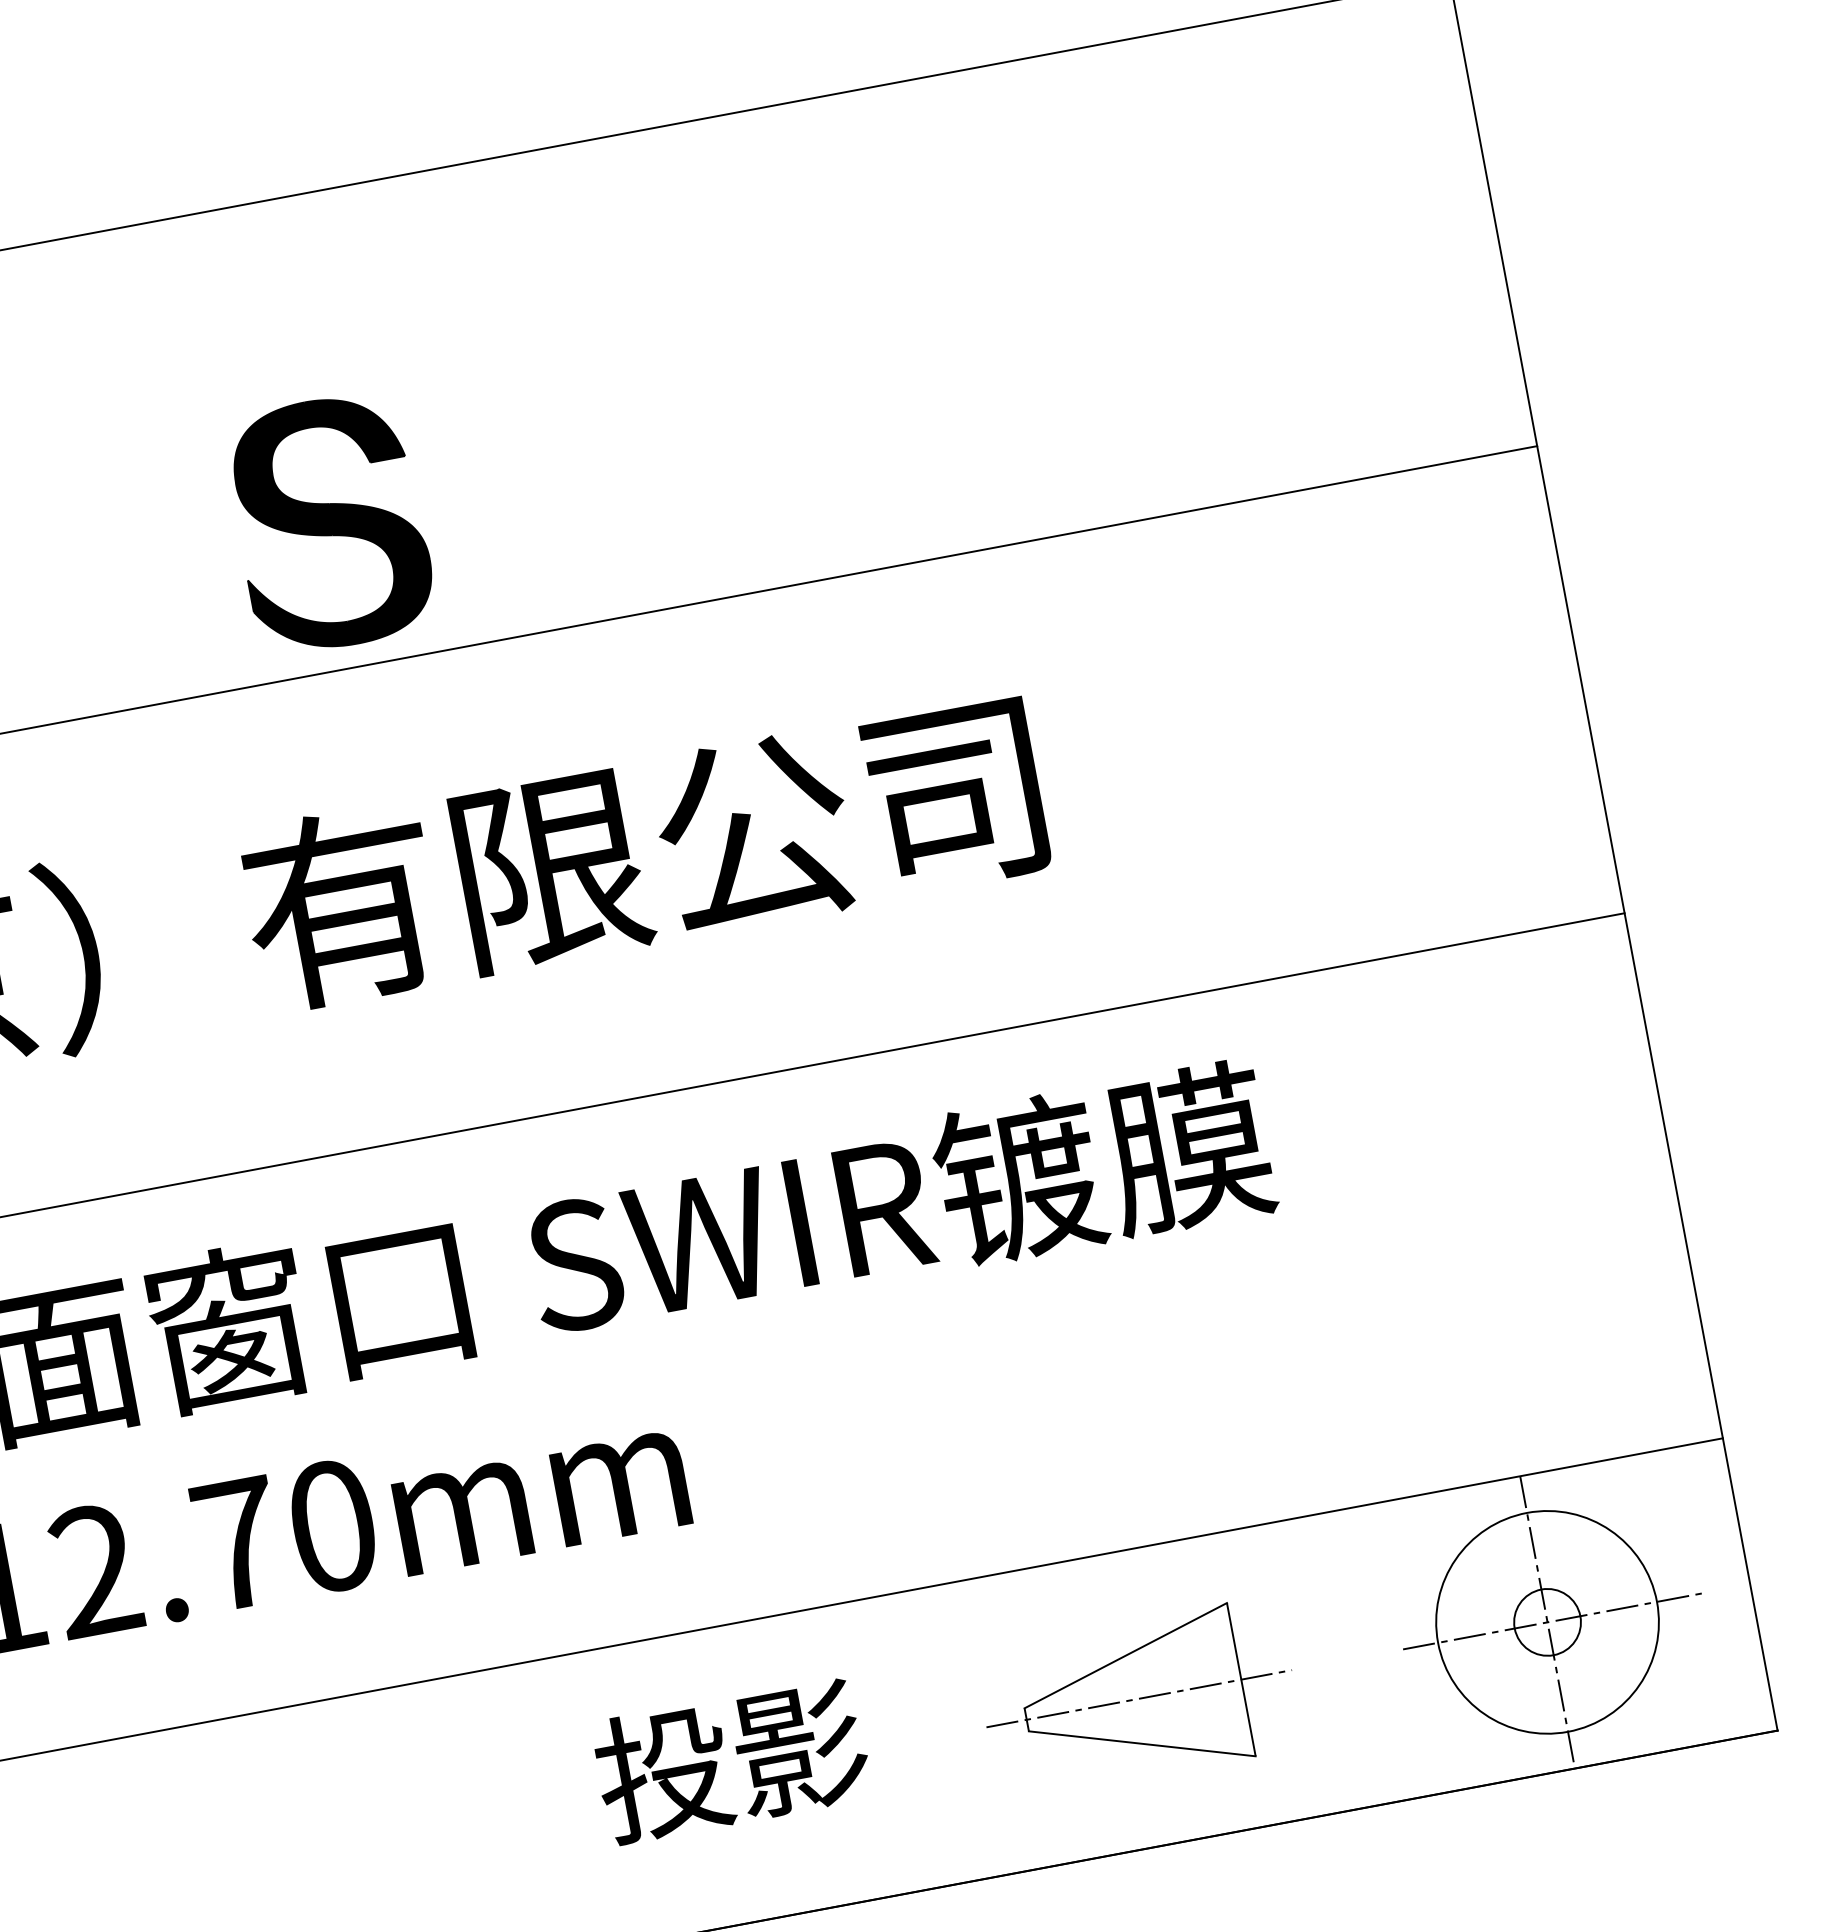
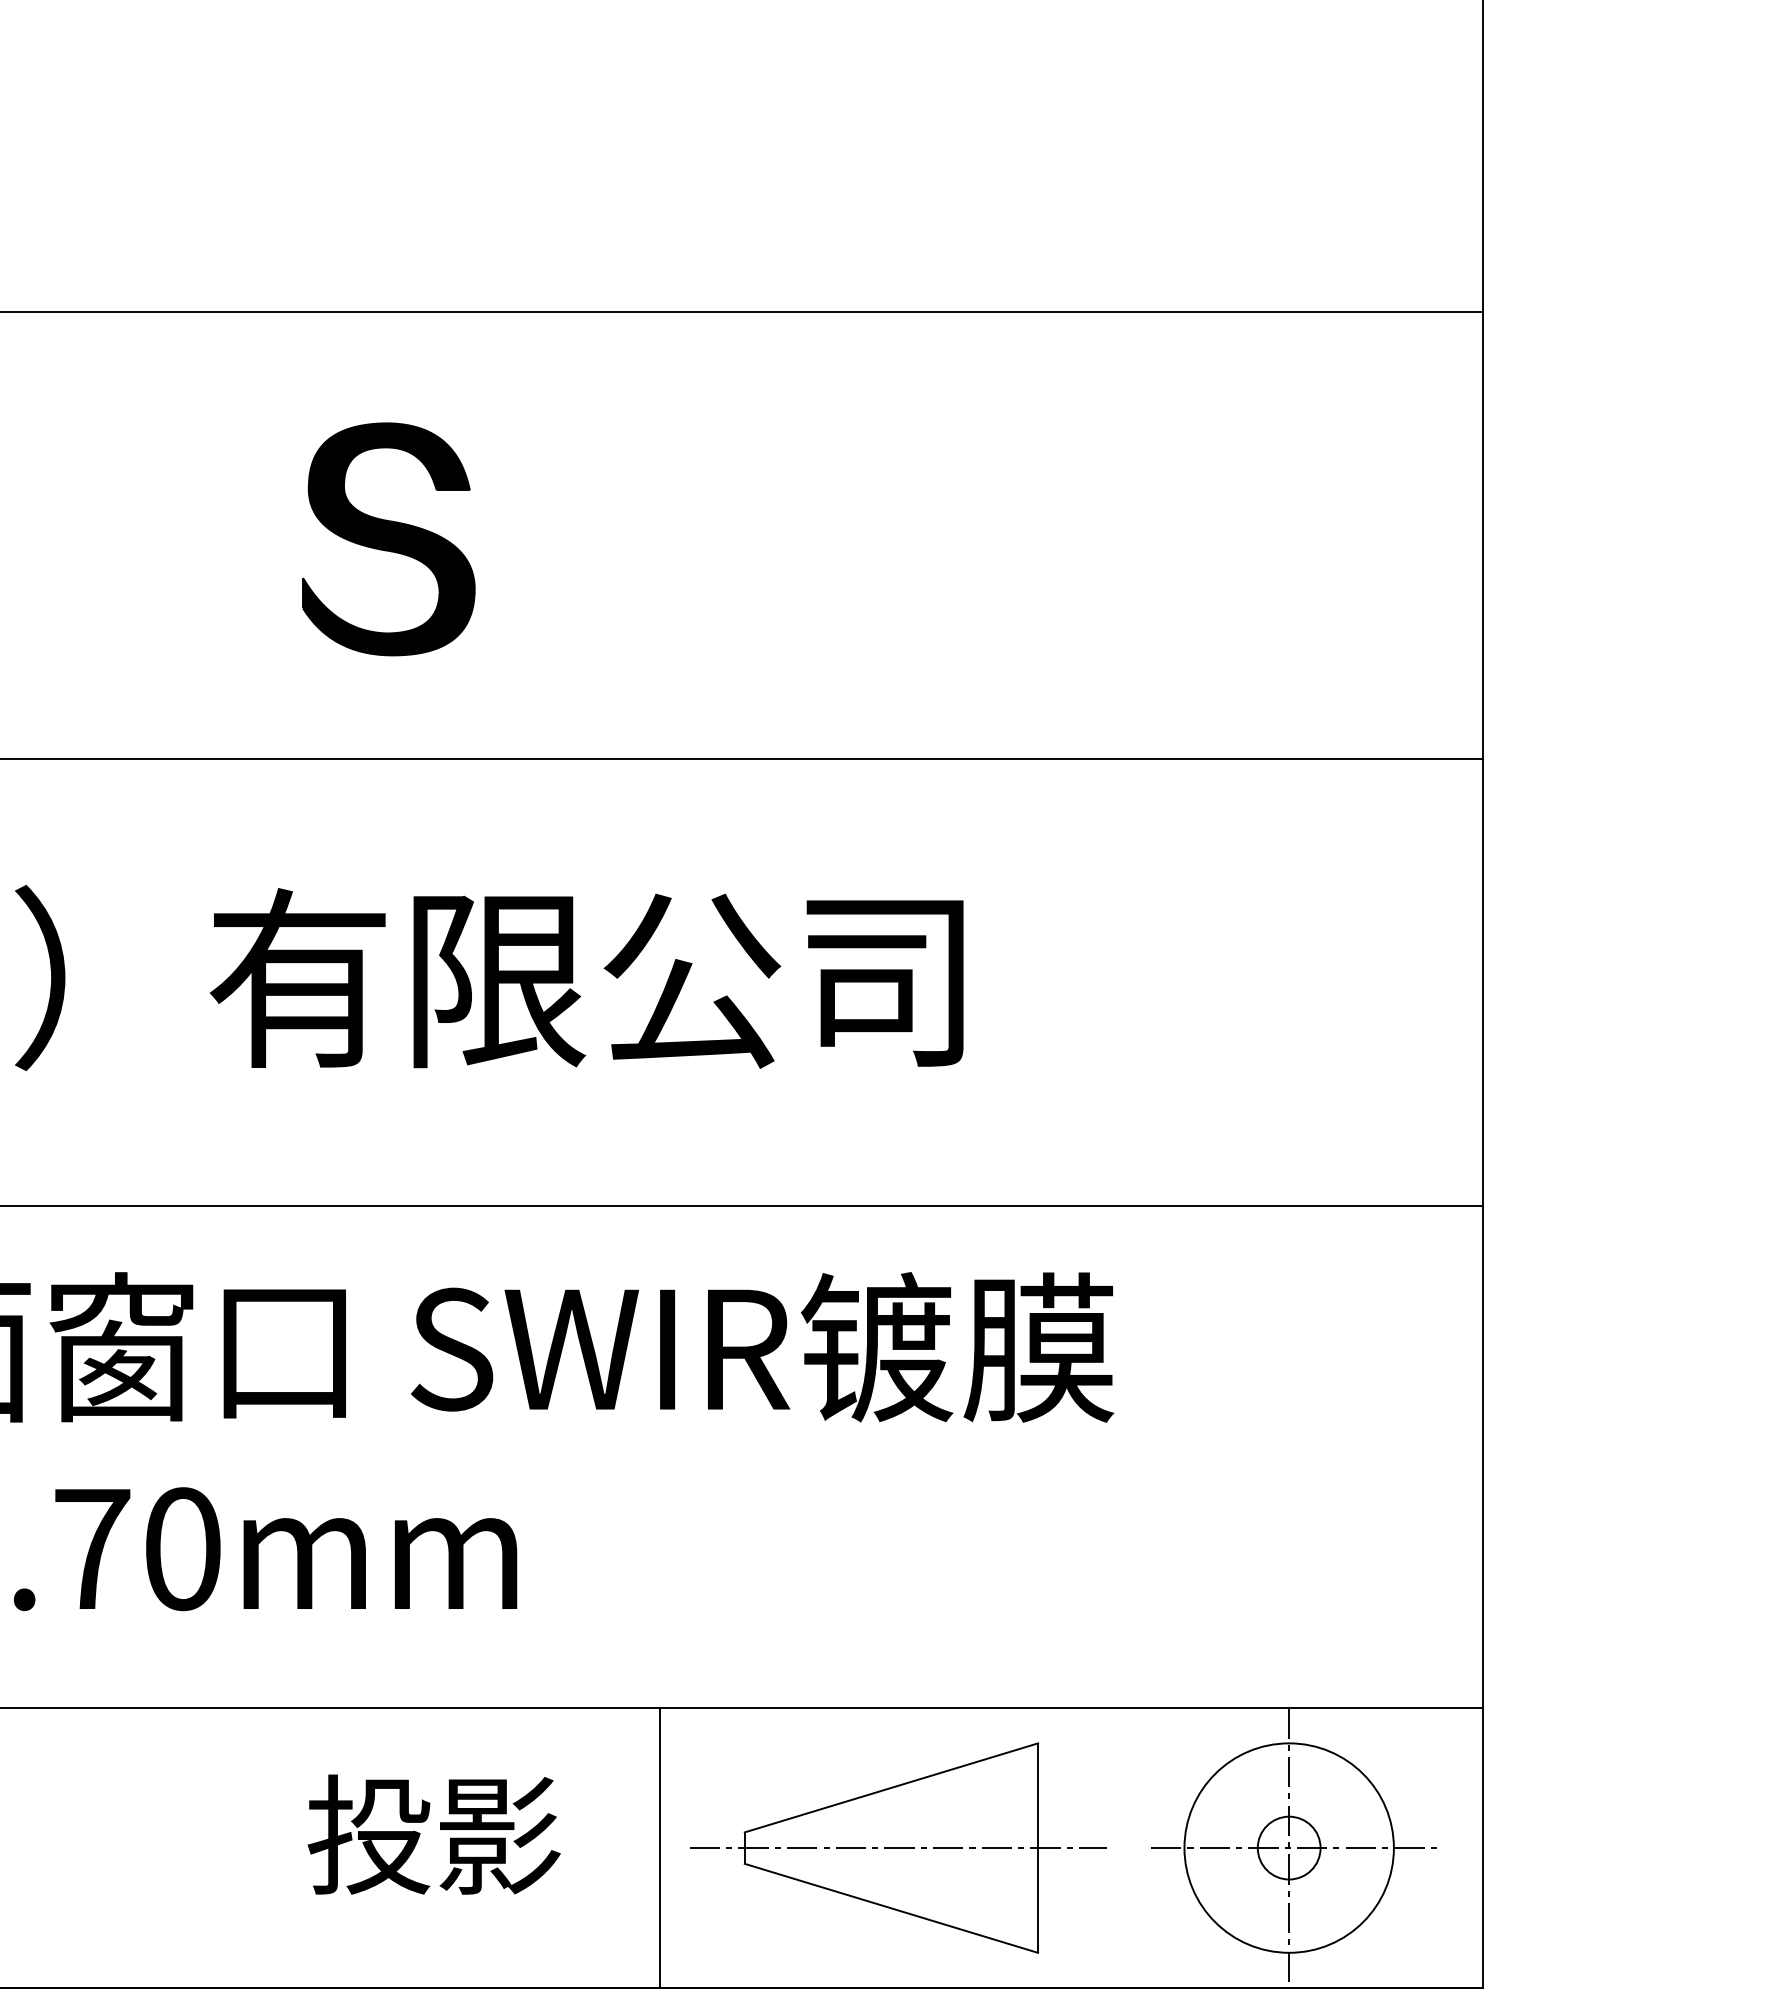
part: (329, 523) -> (388, 539), moved
part: (1139, 1698) -> (898, 1847), size x1.43
line: (890, 1744) -> (660, 1847), added
text: (731, 1760) -> (433, 1834), moved

